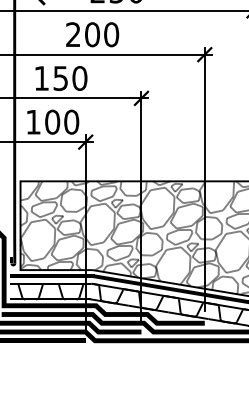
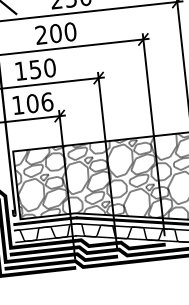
text: (71, 121) -> (47, 101), 100 -> 106

